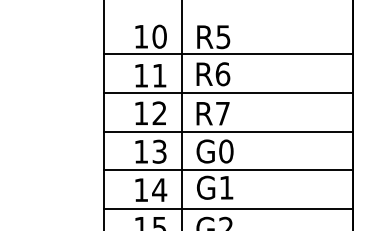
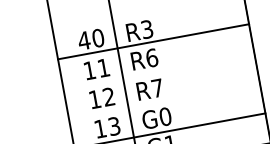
text: (140, 36) -> (83, 40), 10 -> 40
text: (223, 36) -> (147, 29), R5 -> R3
line: (228, 92) -> (158, 71), removed
line: (228, 131) -> (164, 101), removed

